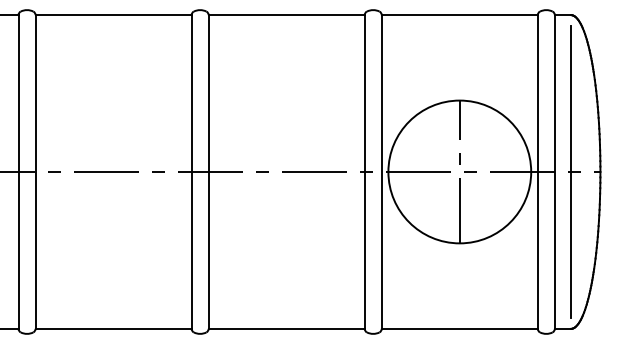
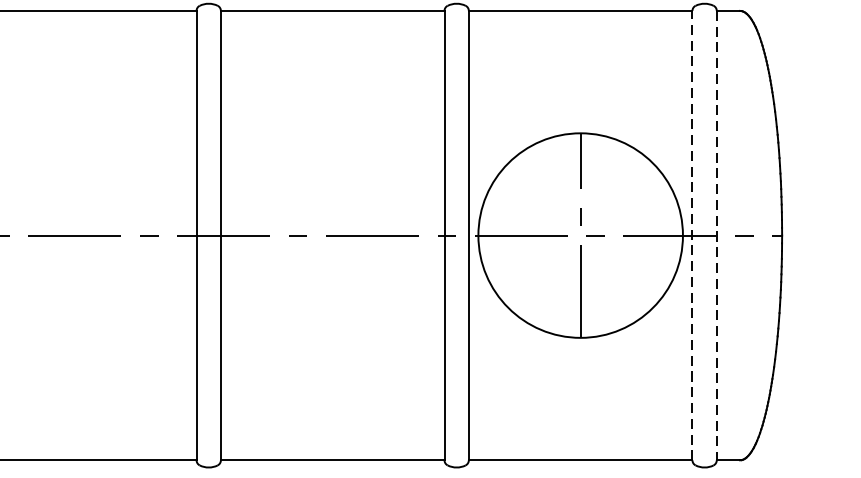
line: (537, 171) -> (691, 234), solid -> dashed
line: (554, 171) -> (716, 234), solid -> dashed
line: (571, 171) -> (740, 234), removed

